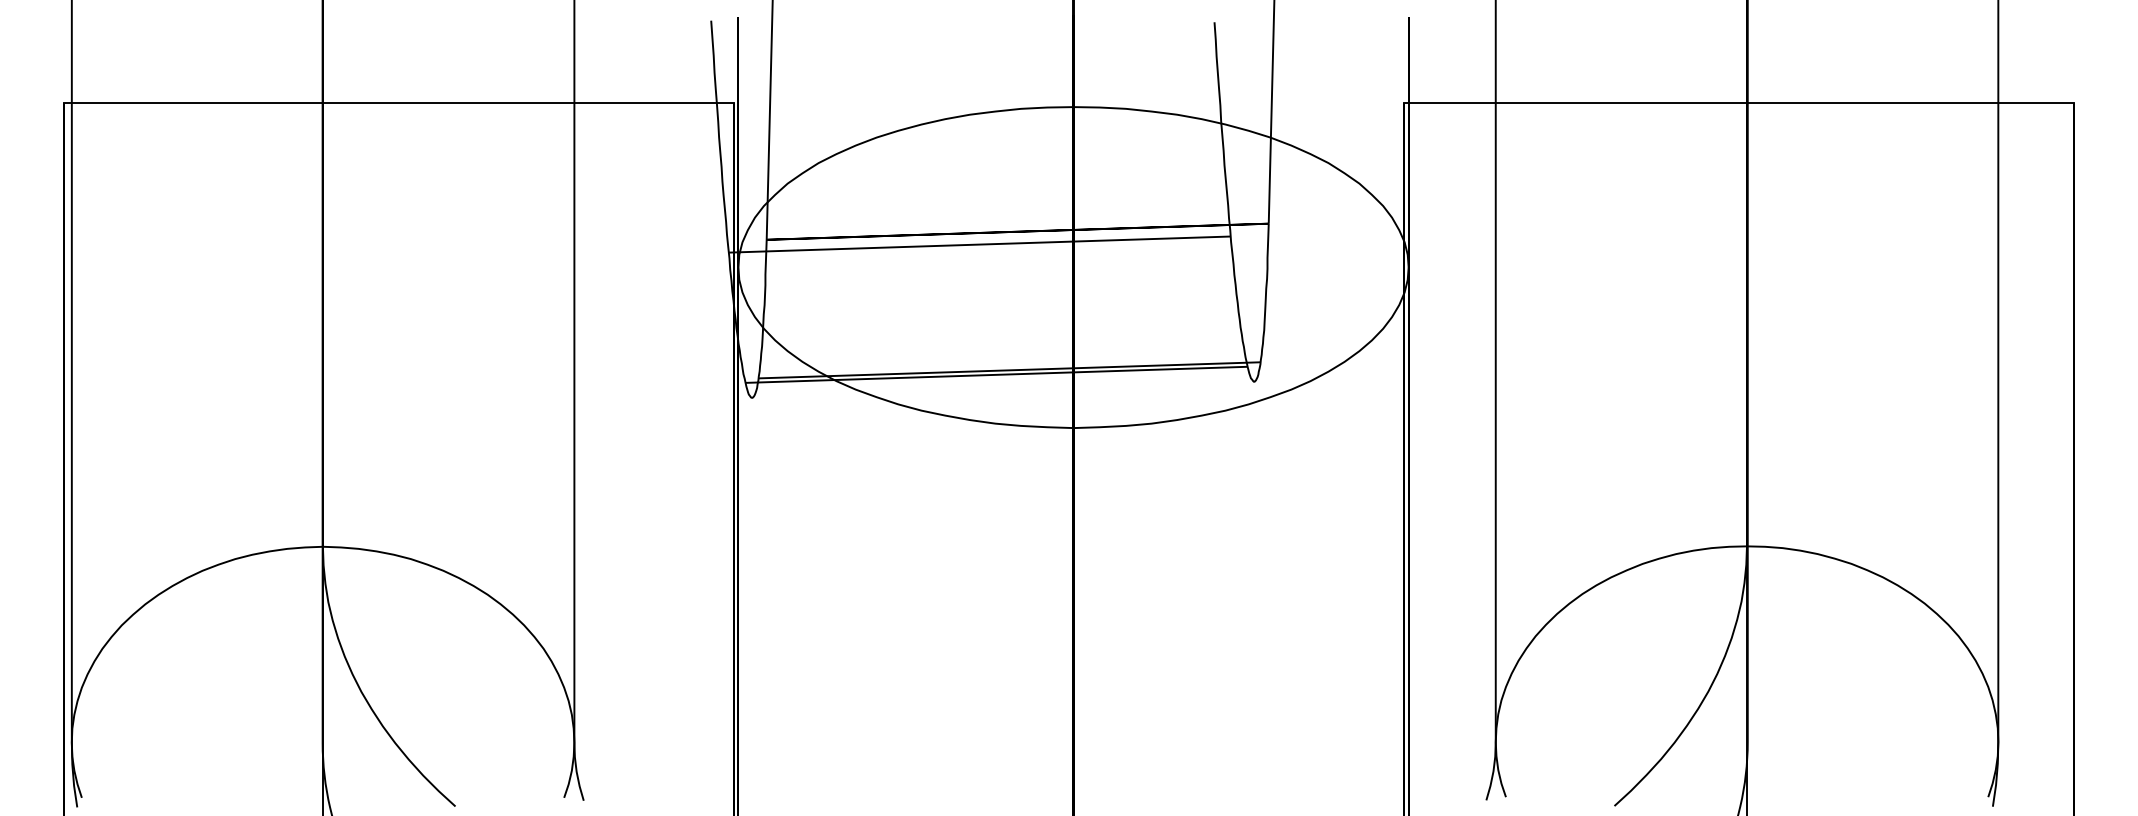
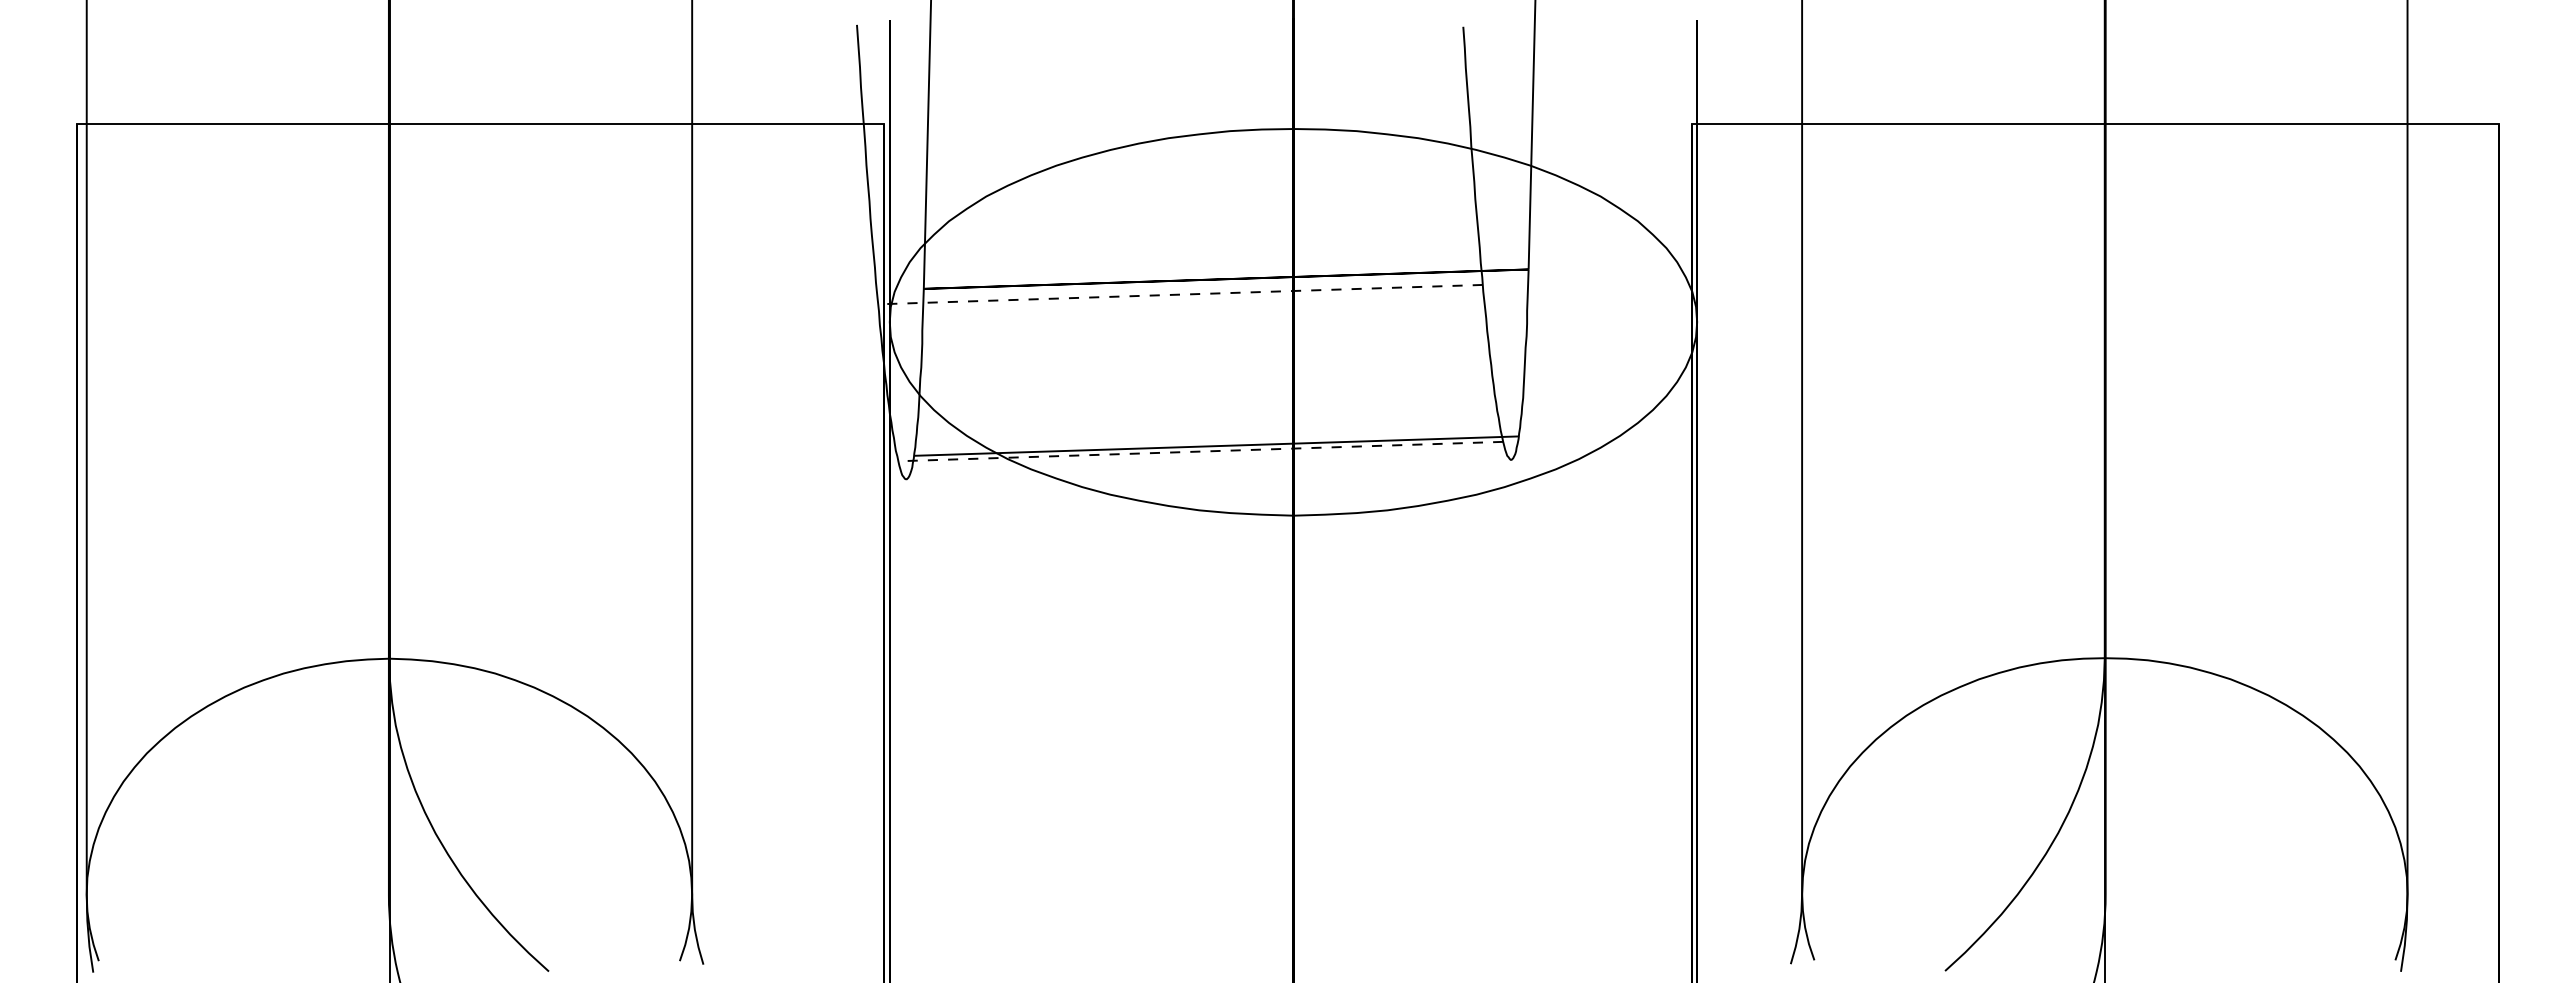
line: (979, 244) -> (1180, 294), solid -> dashed
line: (996, 374) -> (1200, 451), solid -> dashed

